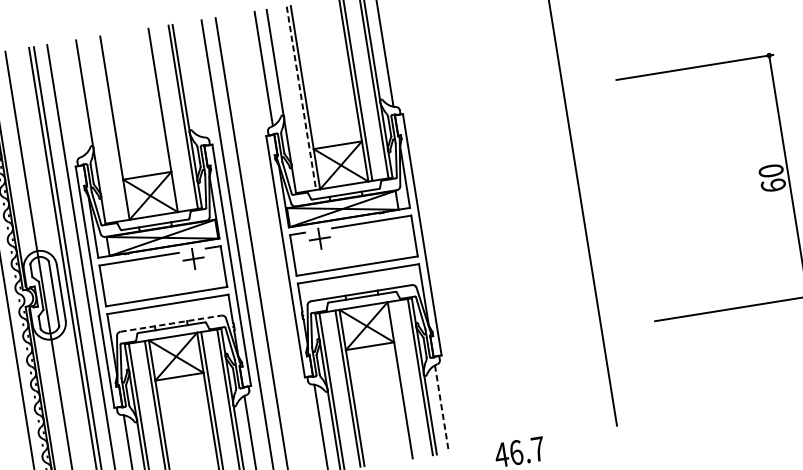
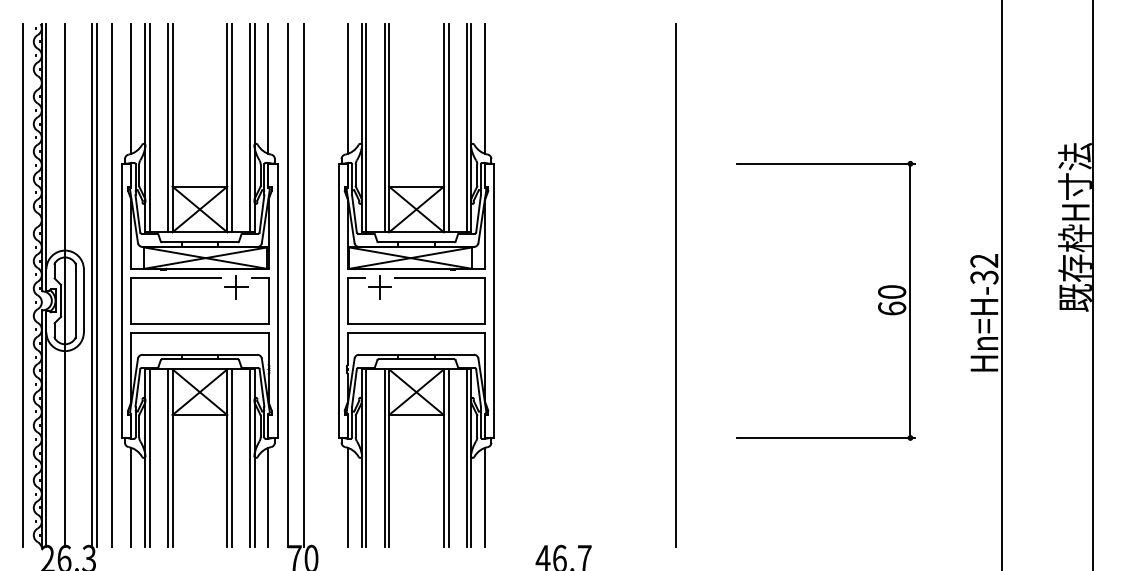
line: (193, 79) -> (268, 88), added
line: (301, 98) -> (384, 128), dashed -> solid
line: (73, 99) -> (131, 88), added
line: (285, 101) -> (366, 128), added
line: (166, 120) -> (231, 128), added
line: (110, 129) -> (167, 128), added
line: (94, 131) -> (149, 128), added
line: (171, 323) -> (200, 354), dashed -> solid
line: (404, 379) -> (448, 457), added
line: (442, 409) -> (485, 497), dashed -> solid

